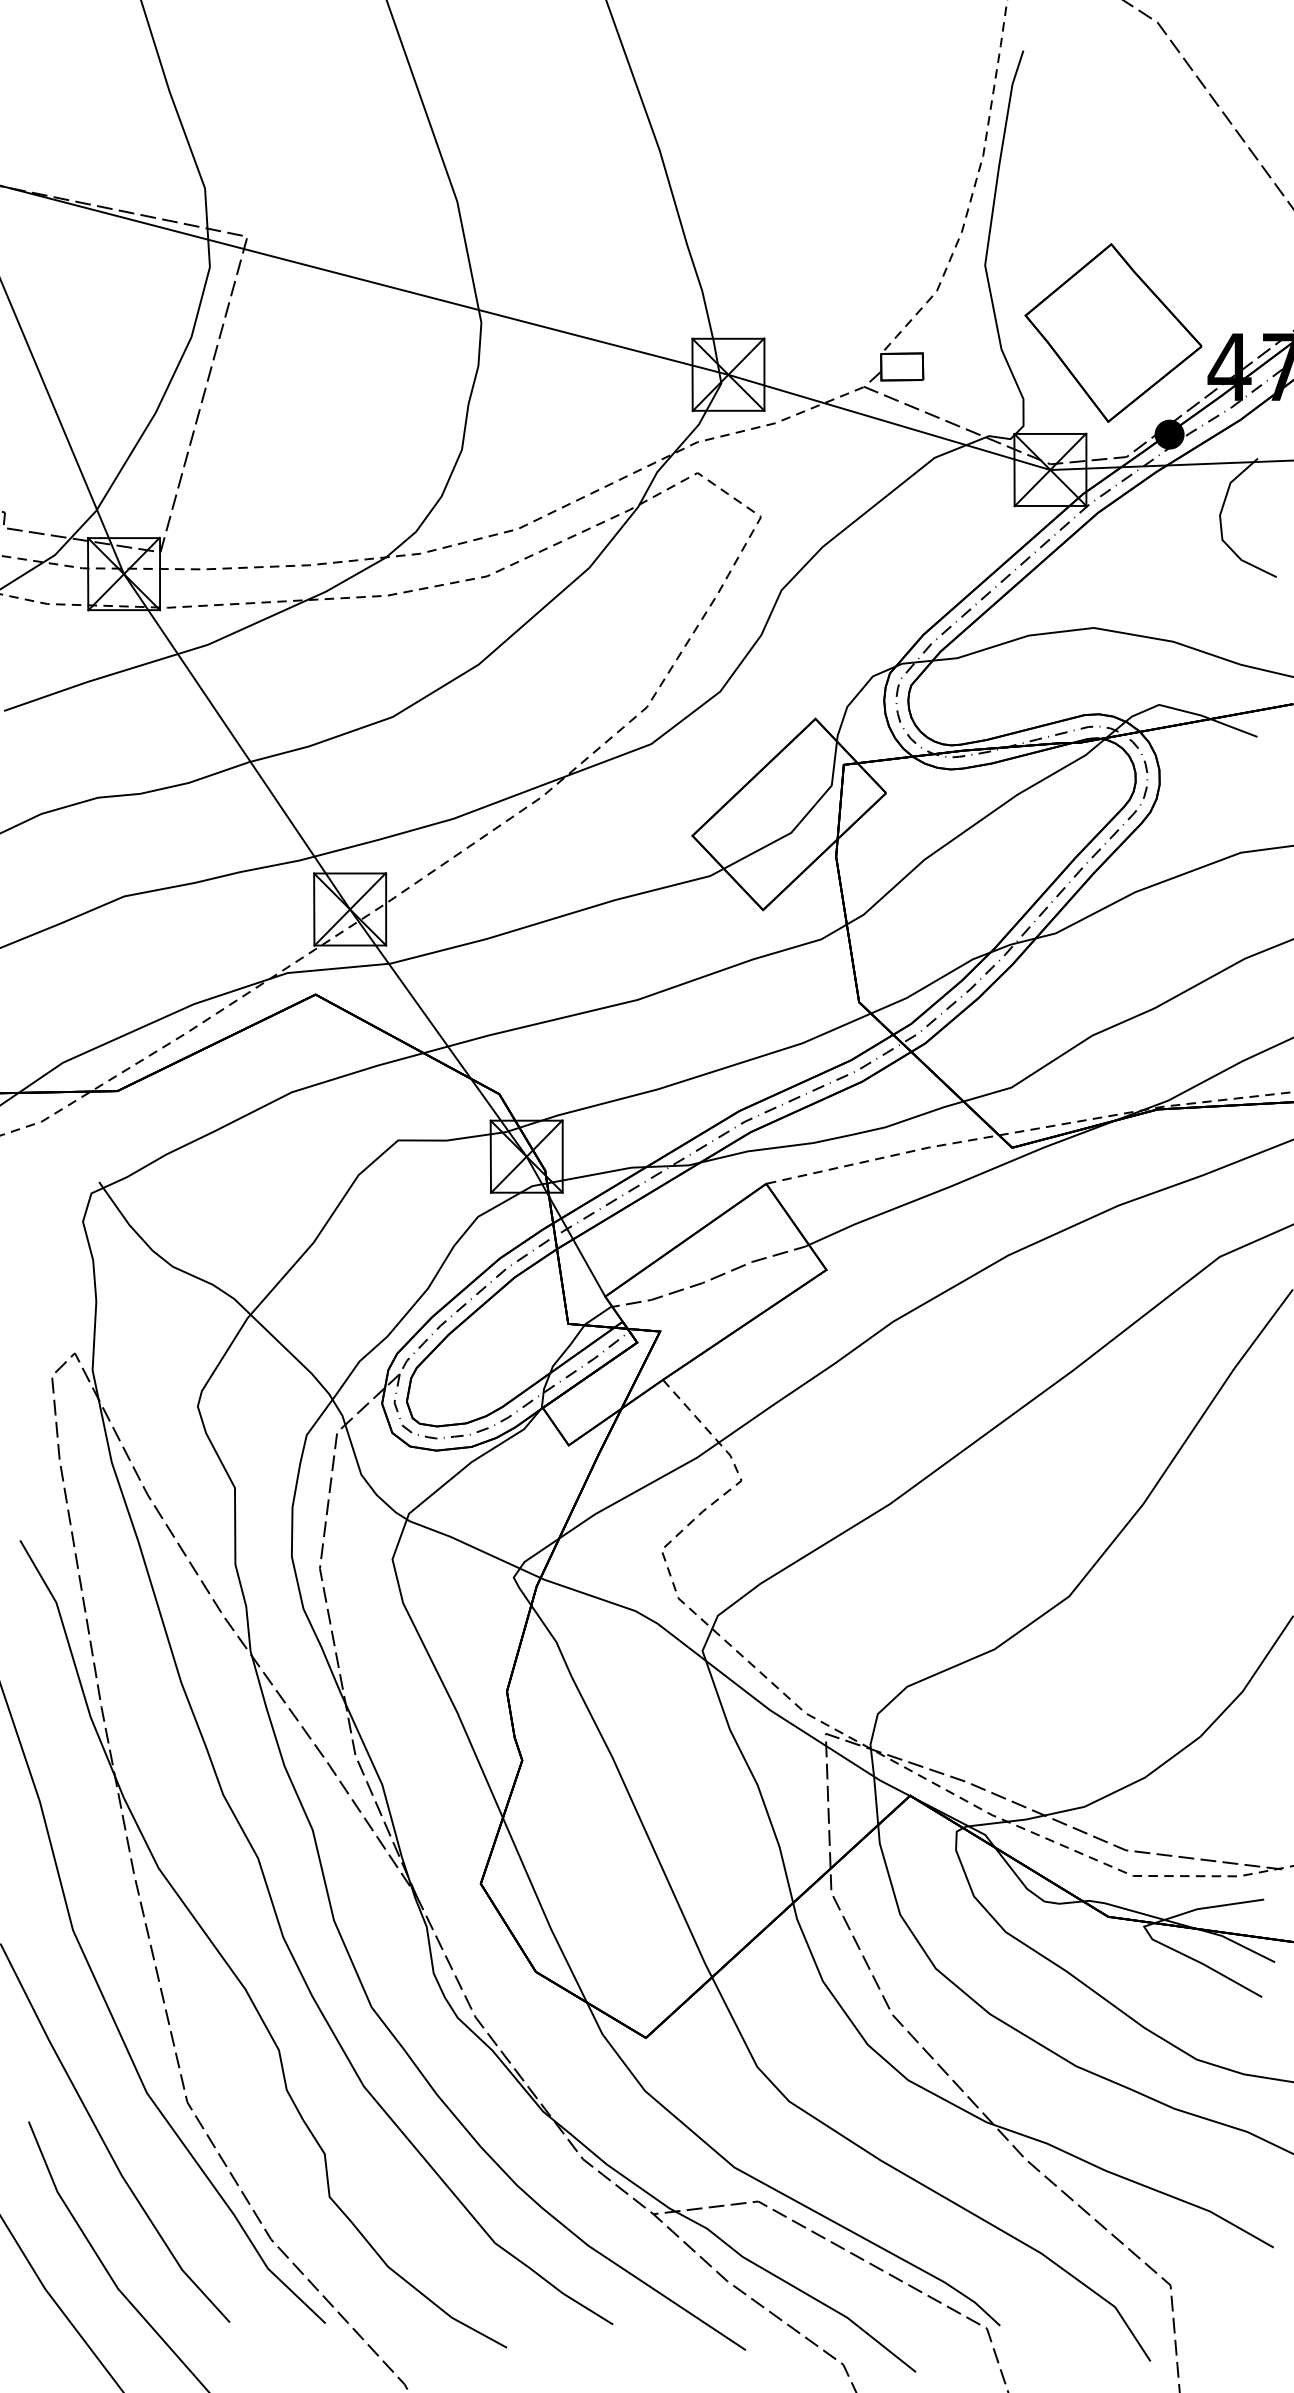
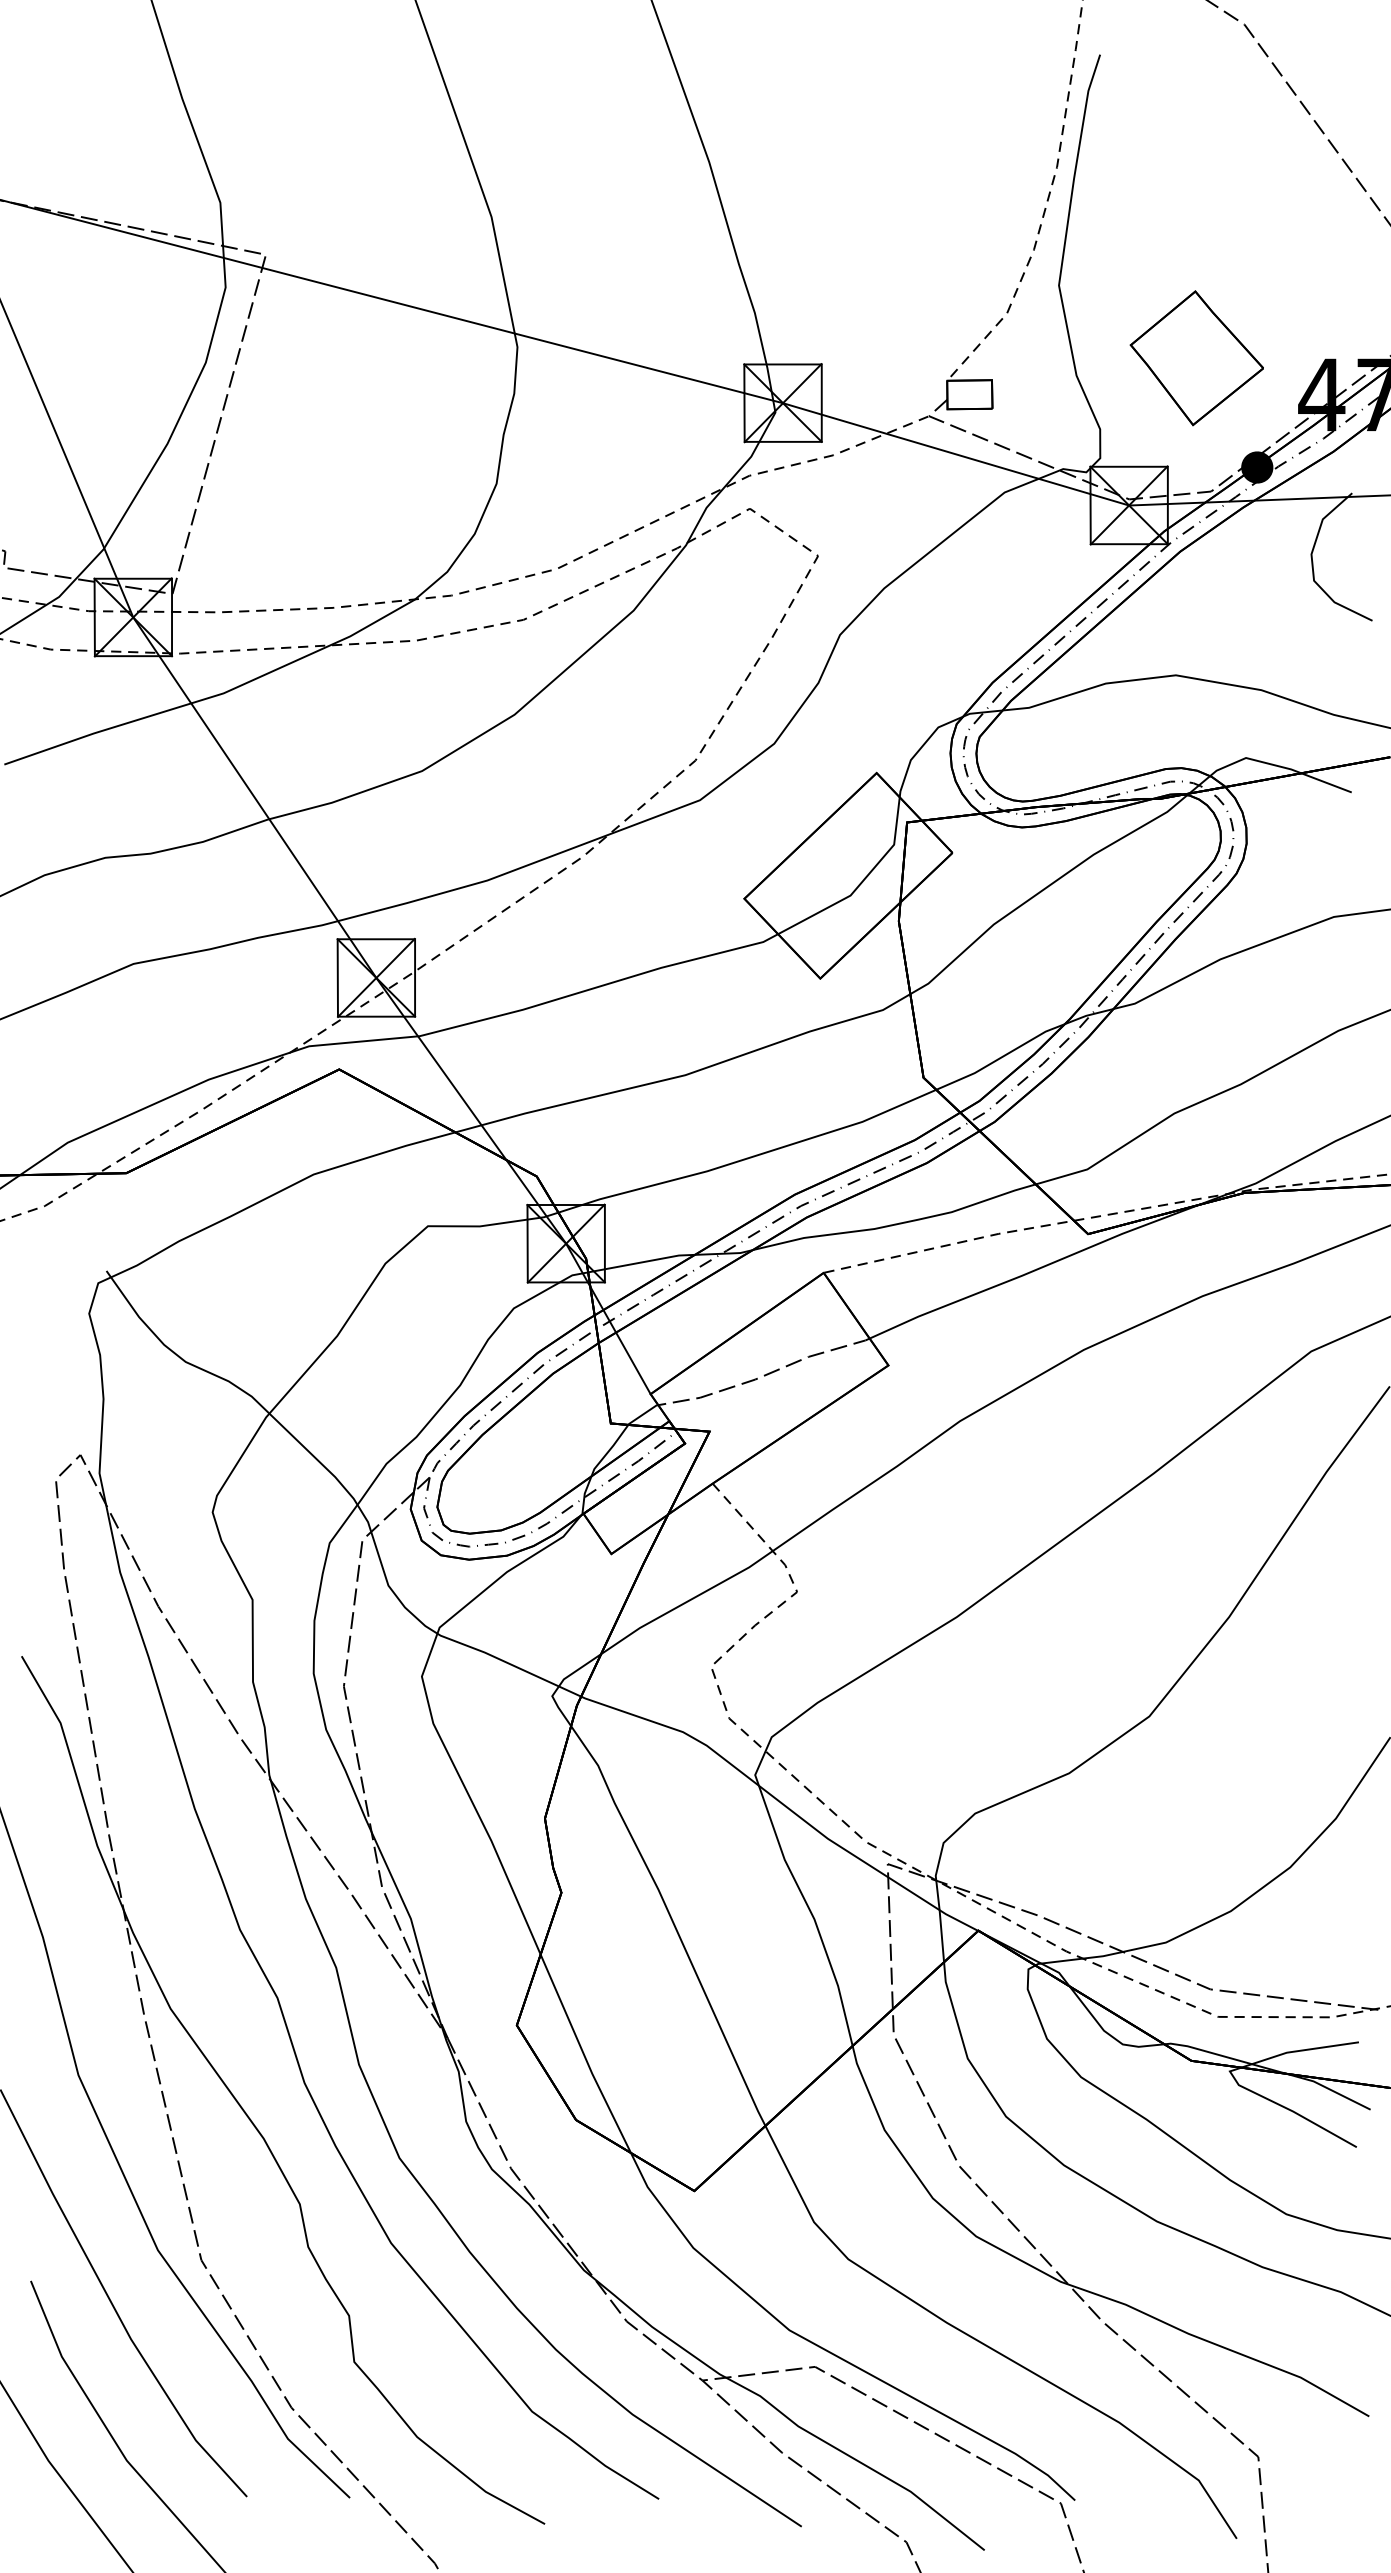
part: (1113, 332) -> (1196, 357), size x0.7

